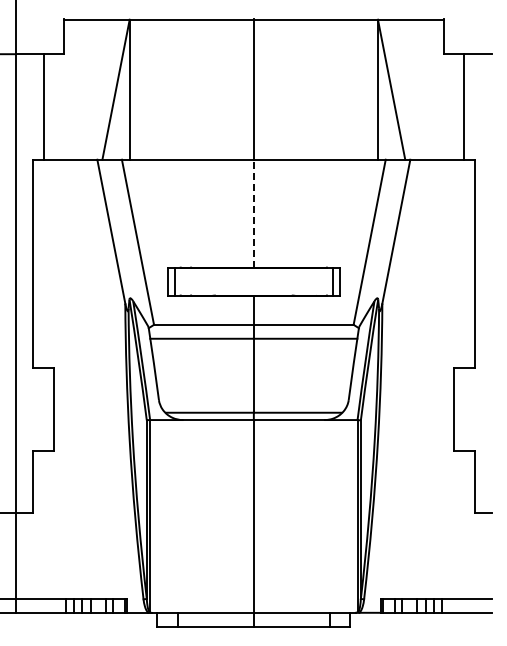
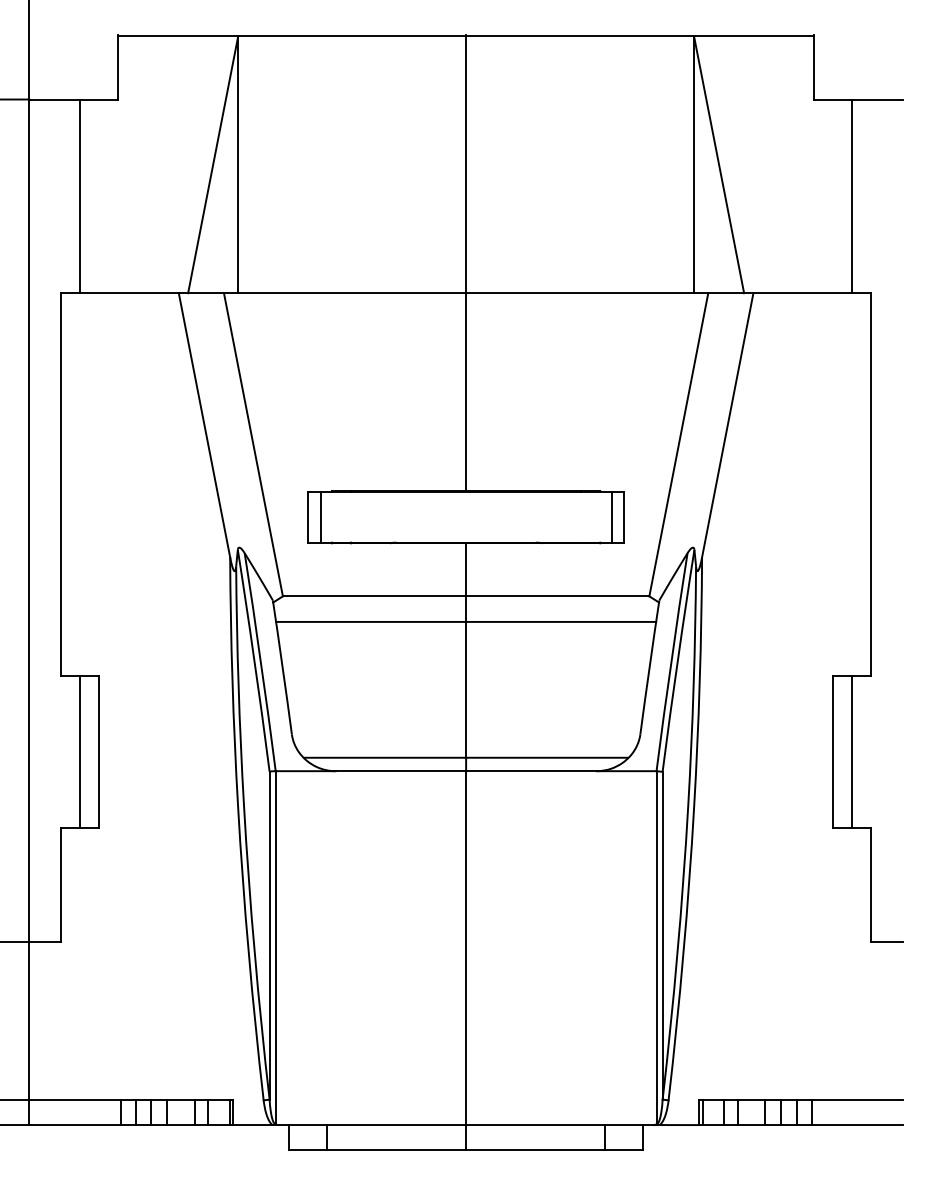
line: (253, 213) -> (465, 391), dashed -> solid
line: (43, 408) -> (79, 749), added
line: (464, 408) -> (852, 749), added

